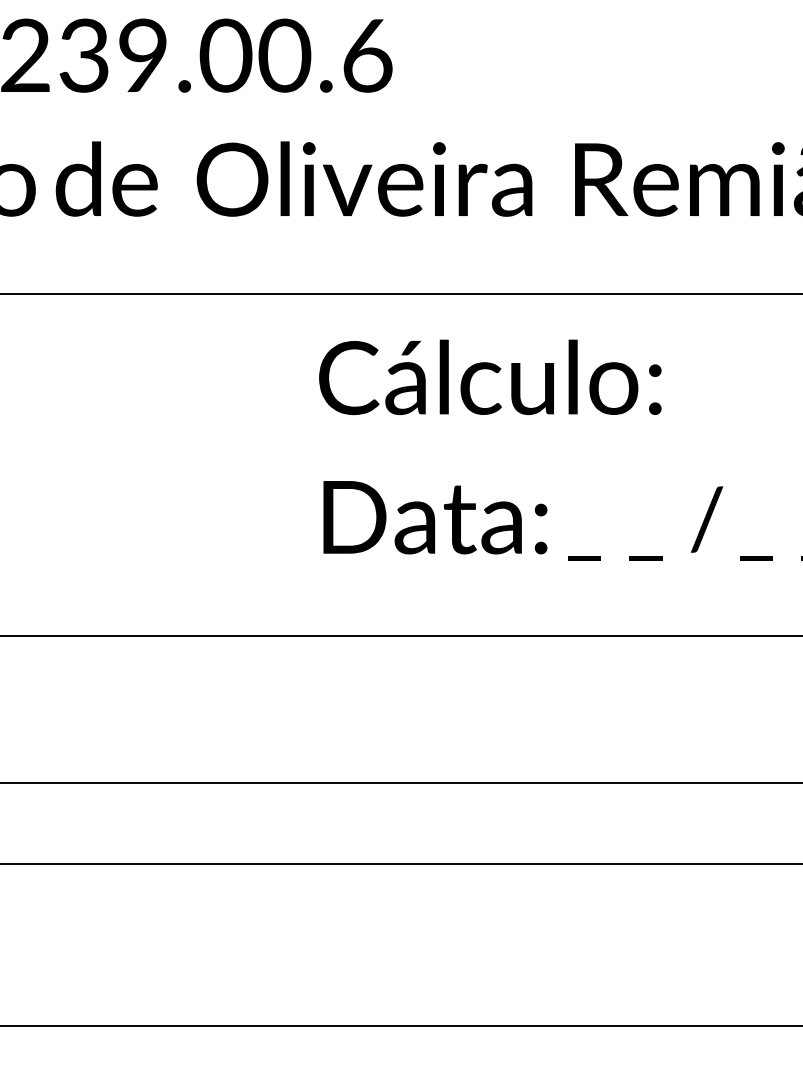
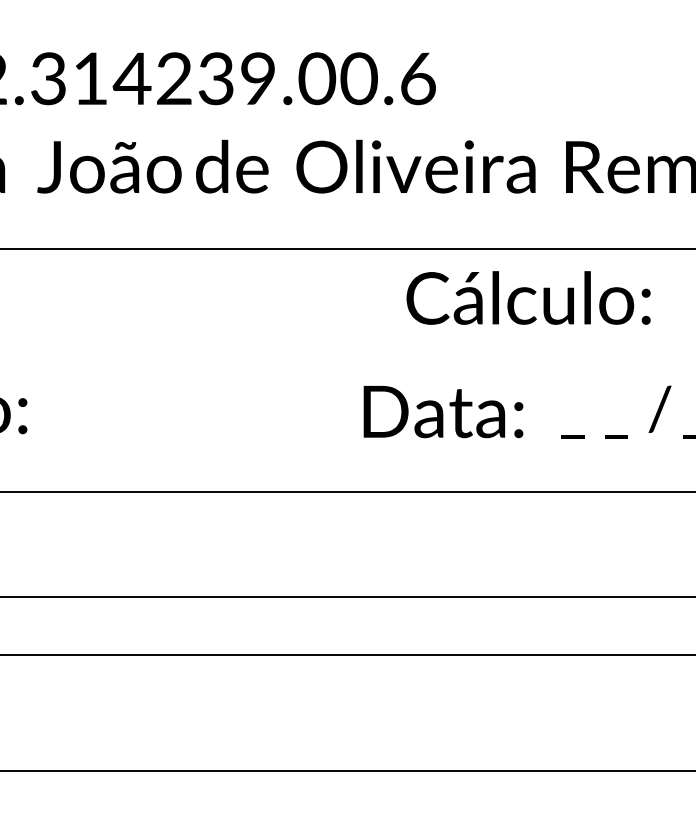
text: (490, 376) -> (528, 297), moved
text: (435, 518) -> (443, 412), moved

